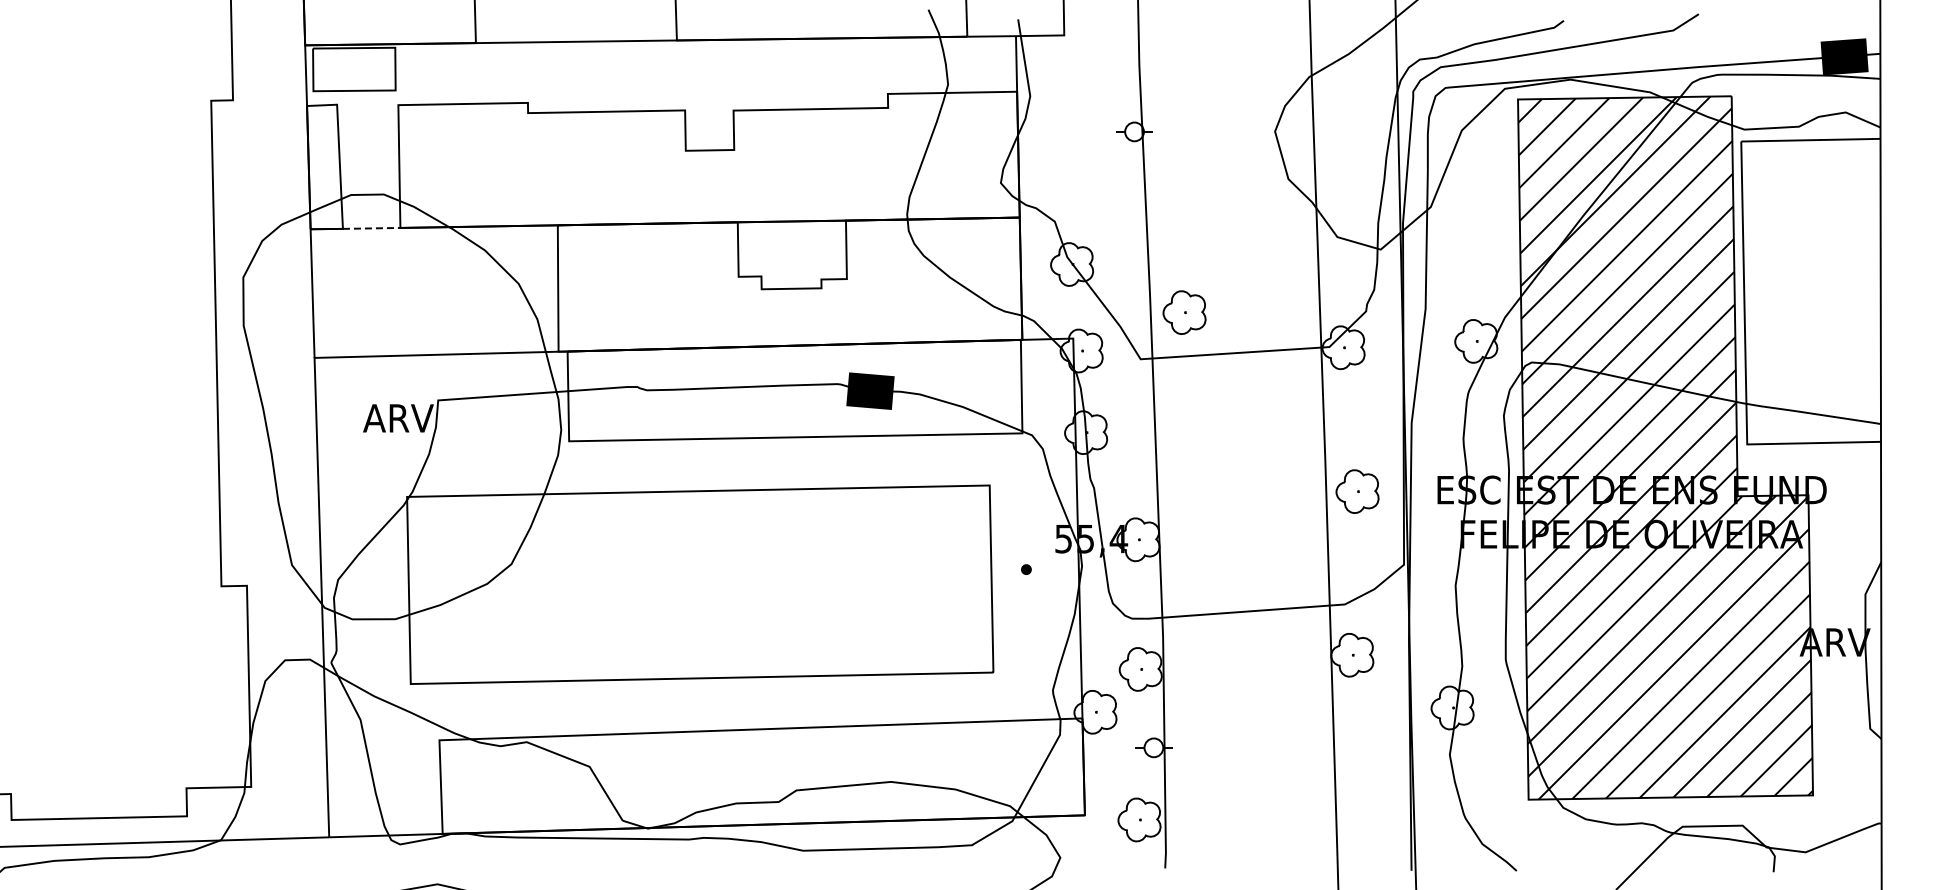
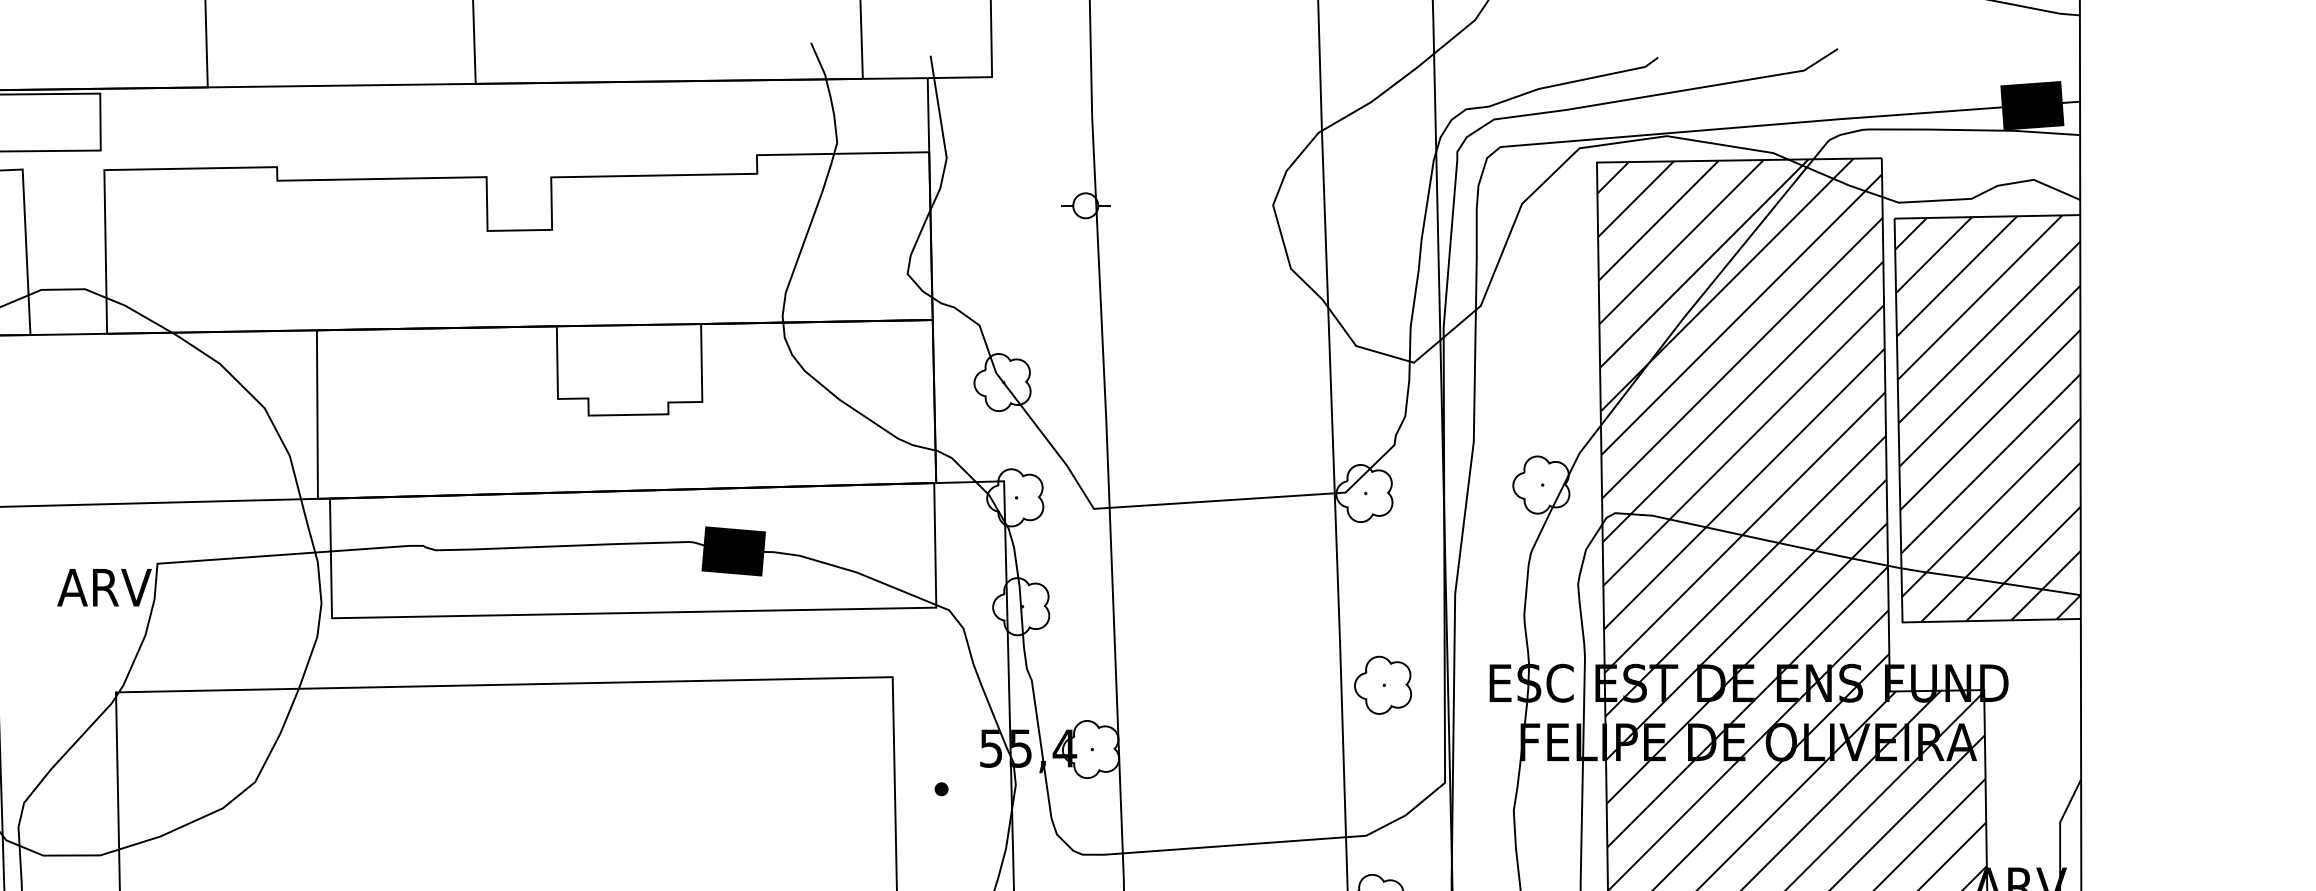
line: (371, 228) -> (68, 334), dashed -> solid
hatch: (1810, 291) -> (1986, 418), added
part: (1184, 312) -> (1152, 446), removed

